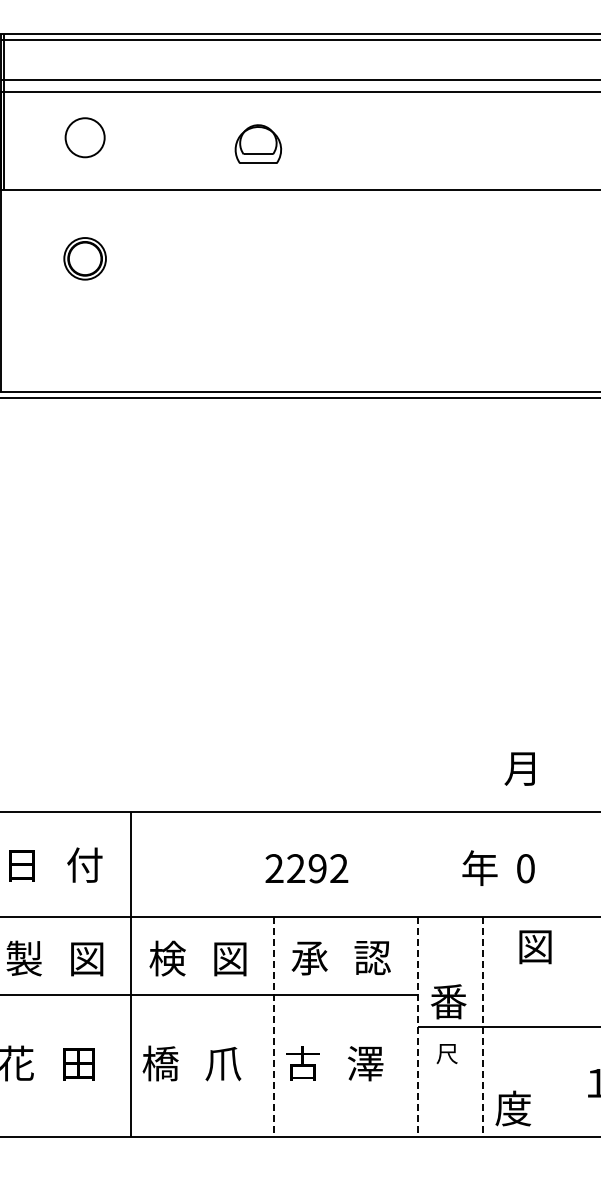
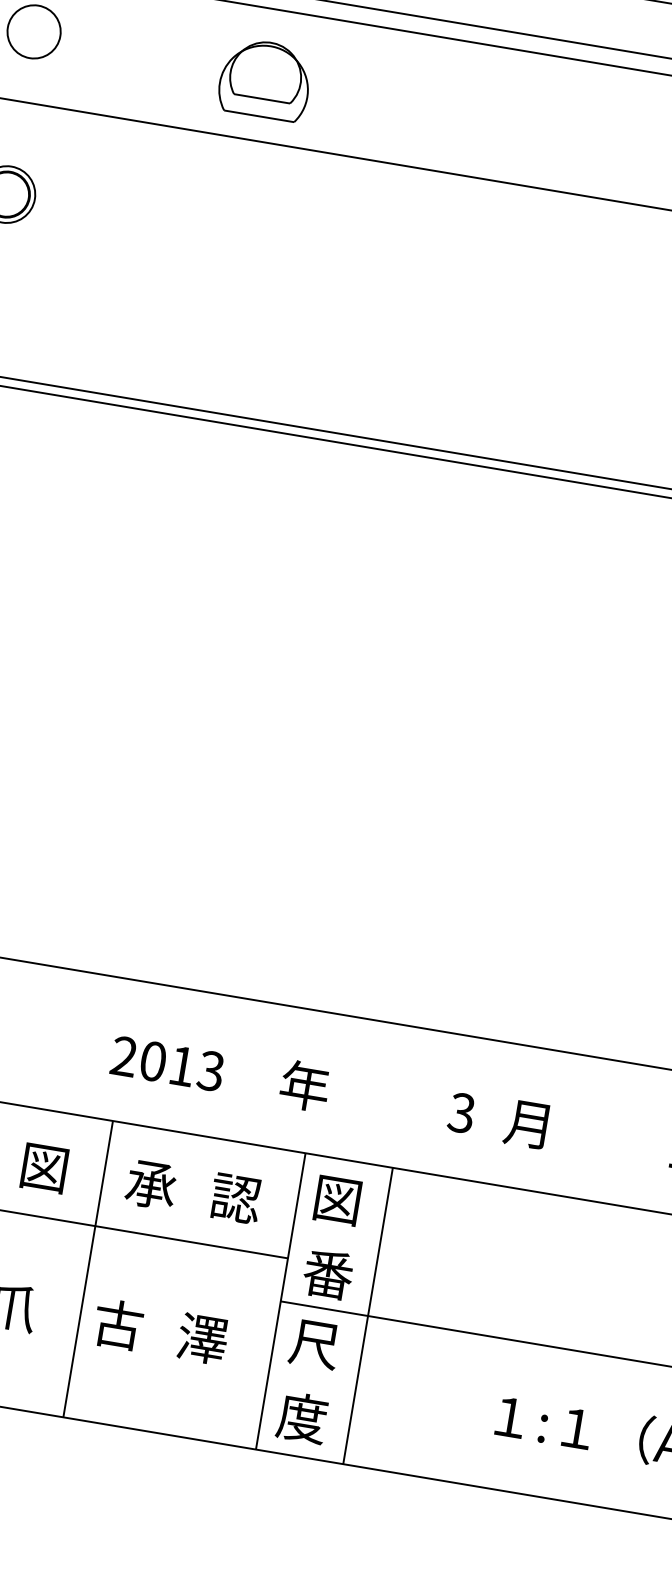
part: (258, 144) -> (265, 79), size x1.43
text: (519, 768) -> (525, 1123), moved
text: (479, 867) -> (304, 1085), moved
text: (317, 868) -> (181, 1065), 2292 -> 2013
text: (525, 868) -> (461, 1112), 0 -> 3
part: (535, 947) -> (337, 1201), moved
line: (274, 1027) -> (88, 1269), dashed -> solid
line: (417, 1027) -> (280, 1302), dashed -> solid
line: (482, 1027) -> (367, 1316), dashed -> solid
part: (446, 1053) -> (313, 1343), size x1.67
part: (512, 1108) -> (301, 1417), moved

